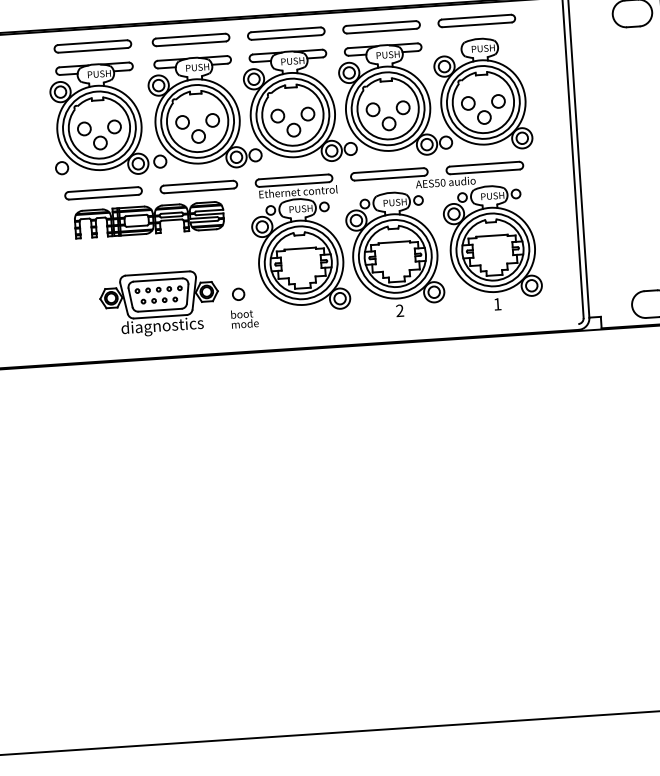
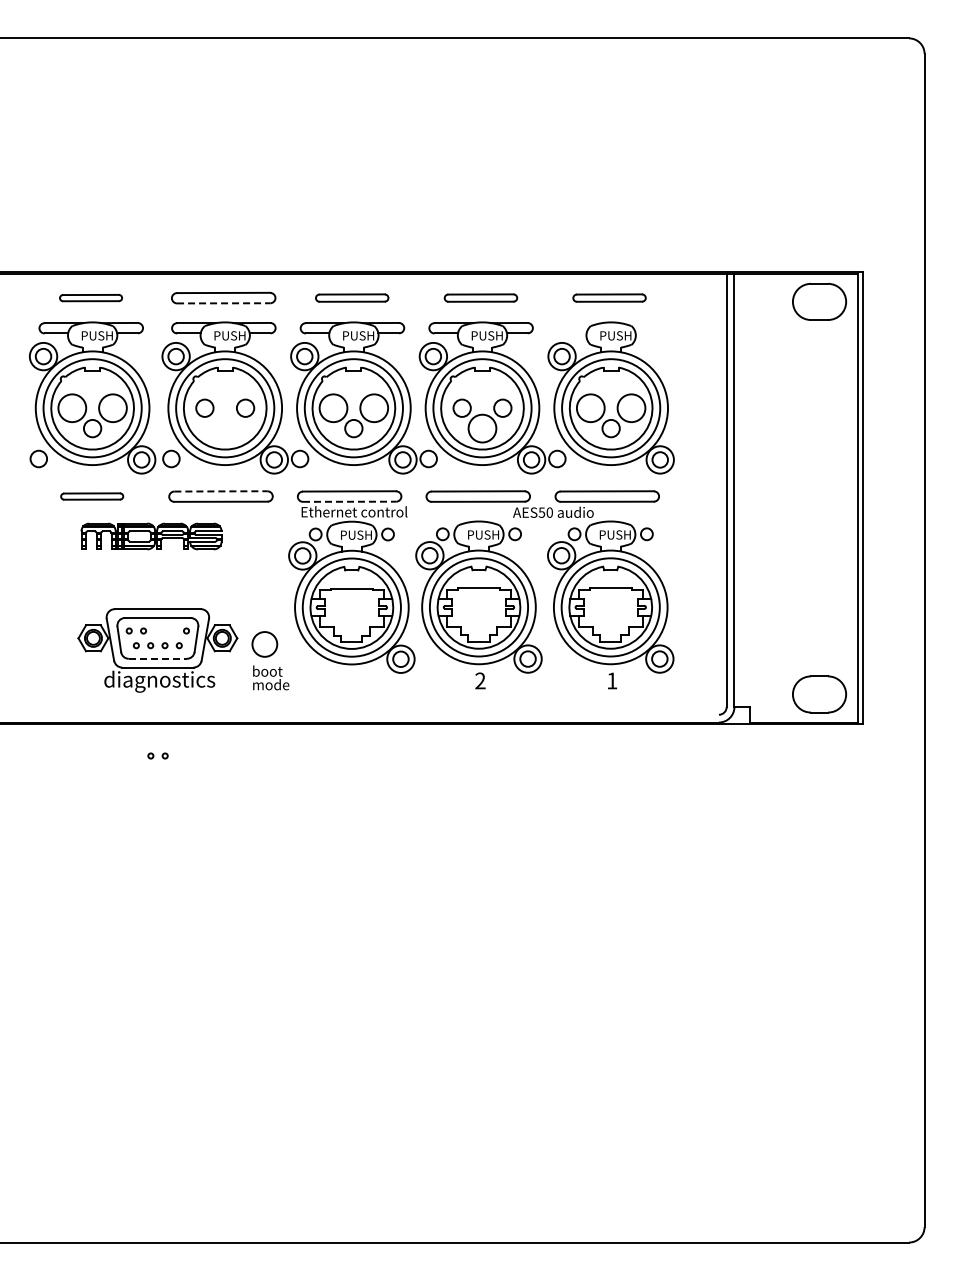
part: (476, 20) -> (609, 297), size x0.7
part: (381, 26) -> (480, 297), size x0.7
part: (285, 33) -> (351, 297), size x0.7
line: (191, 43) -> (223, 303), solid -> dashed
part: (92, 46) -> (90, 297), size x0.6
circle: (498, 100) -> (631, 407), size x1.6
circle: (468, 102) -> (590, 407), size x1.6
circle: (307, 113) -> (373, 407), size x1.6
circle: (277, 115) -> (333, 407), size x1.6
circle: (389, 123) -> (482, 428), size x1.6
circle: (114, 126) -> (112, 407), size x1.6
circle: (84, 128) -> (72, 407), size x1.6
circle: (198, 136) -> (224, 428), removed
line: (198, 183) -> (221, 491), solid -> dashed
line: (294, 184) -> (349, 501), solid -> dashed
part: (102, 193) -> (91, 496), size x0.6
part: (149, 220) -> (151, 536), size x0.7
part: (163, 288) -> (157, 755), moved
circle: (238, 294) -> (264, 644), size x1.6
line: (160, 310) -> (158, 658), solid -> dashed

